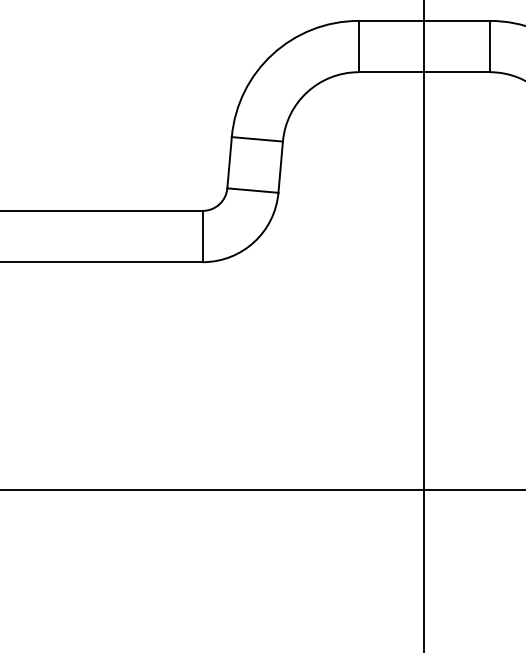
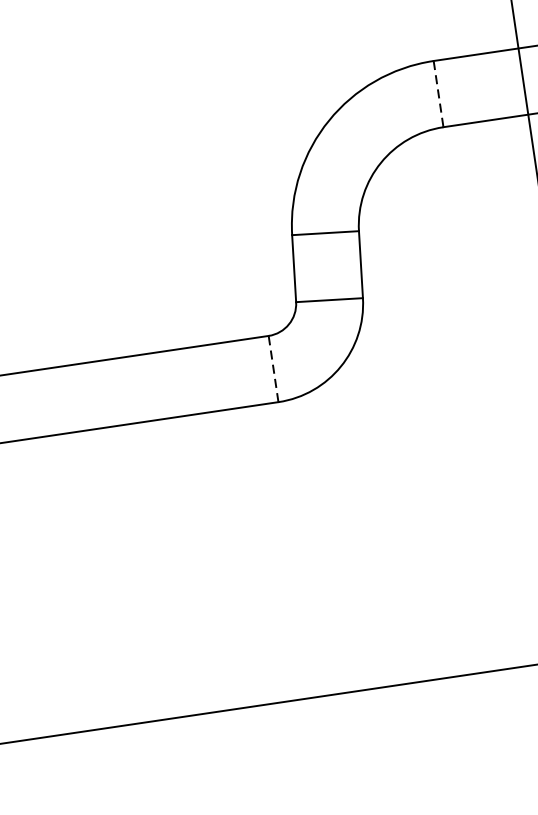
line: (358, 46) -> (438, 94), solid -> dashed
line: (202, 236) -> (273, 369), solid -> dashed

